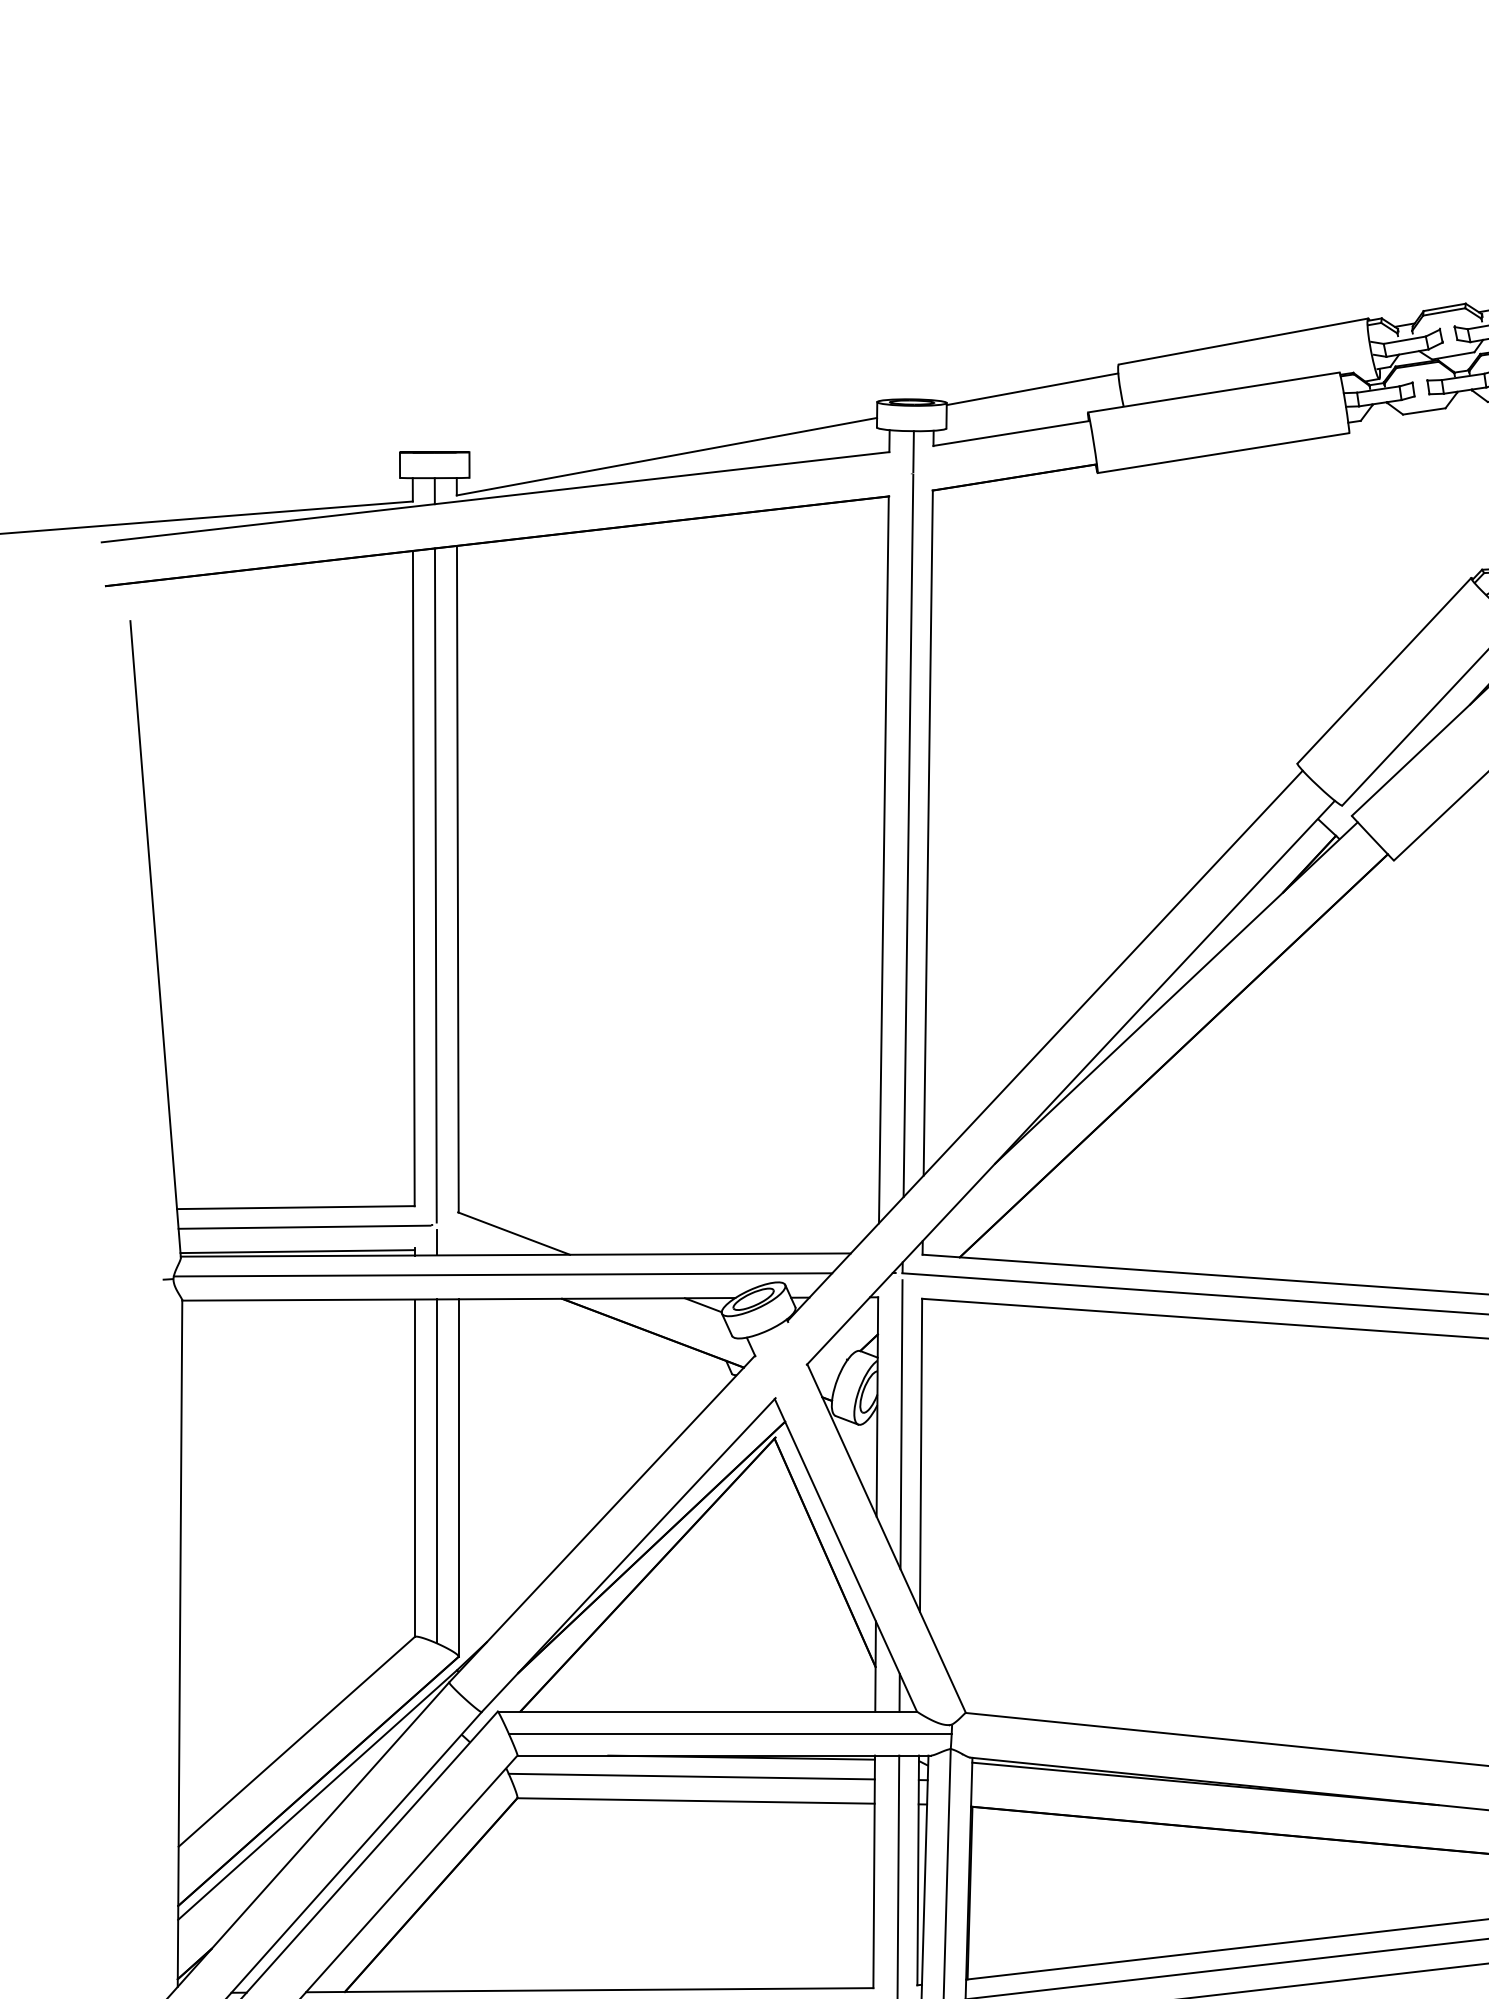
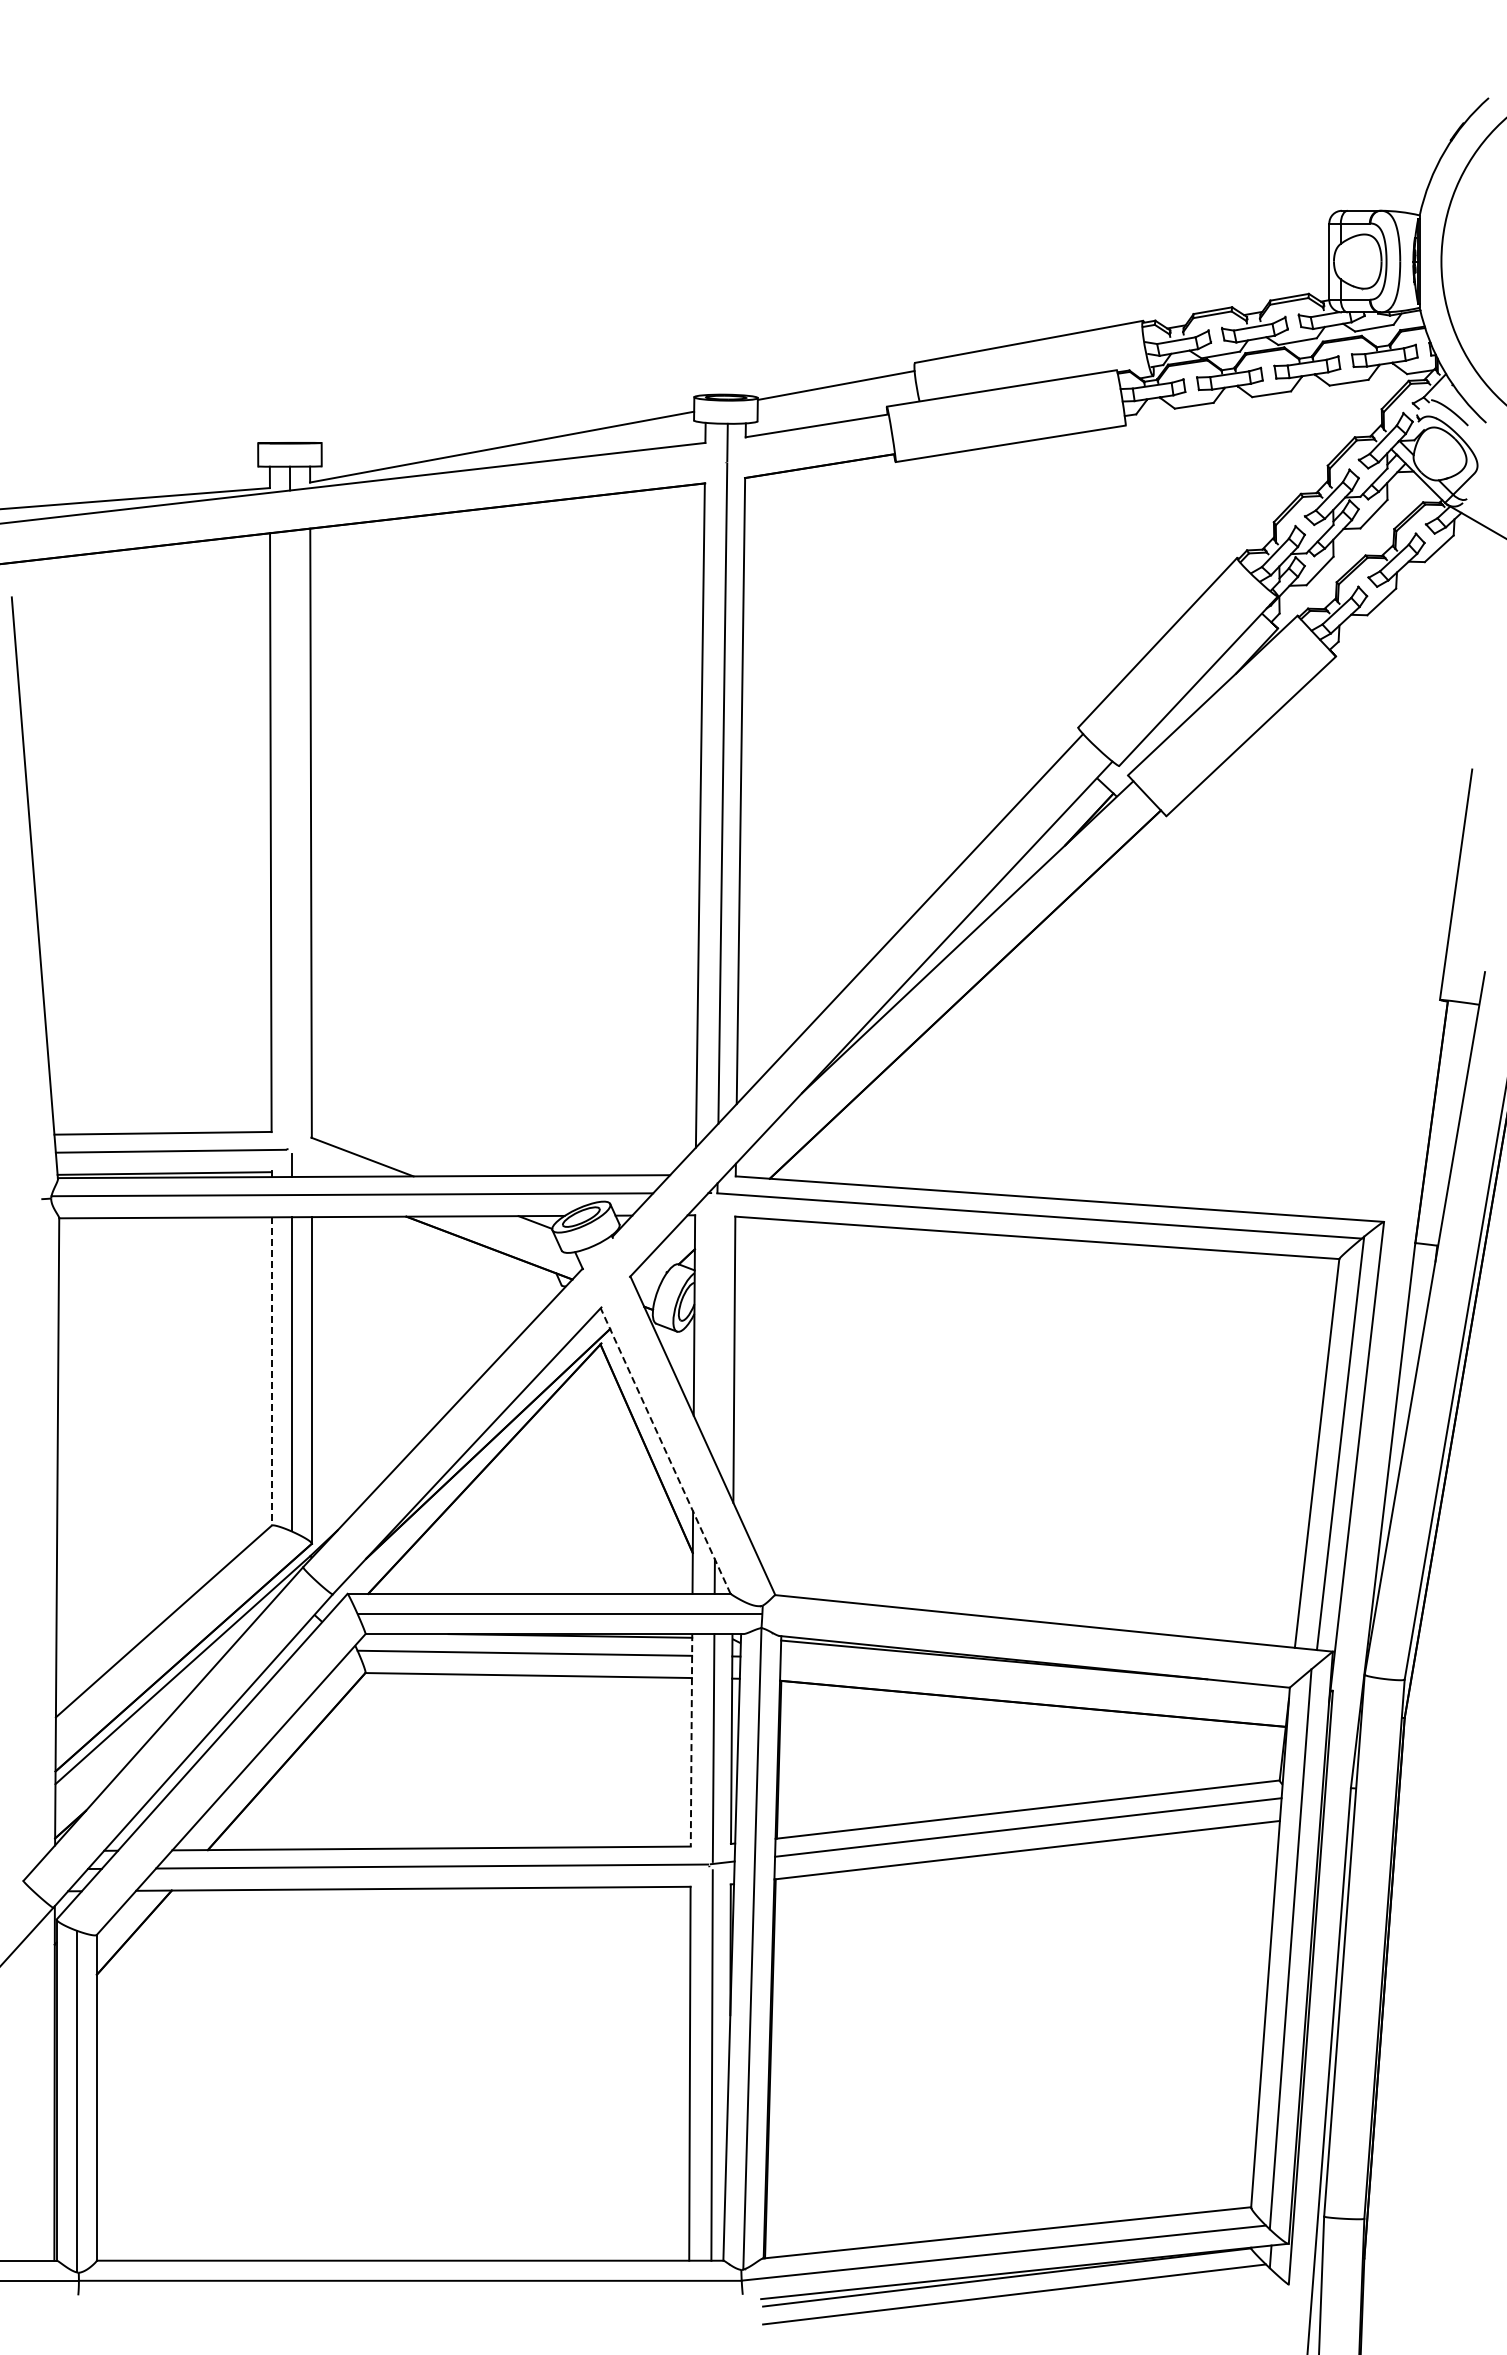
line: (435, 884) -> (290, 838), removed
line: (901, 1424) -> (716, 1331), removed
line: (414, 1469) -> (271, 1372), solid -> dashed
line: (845, 1555) -> (665, 1451), solid -> dashed
line: (874, 1872) -> (691, 1740), solid -> dashed

